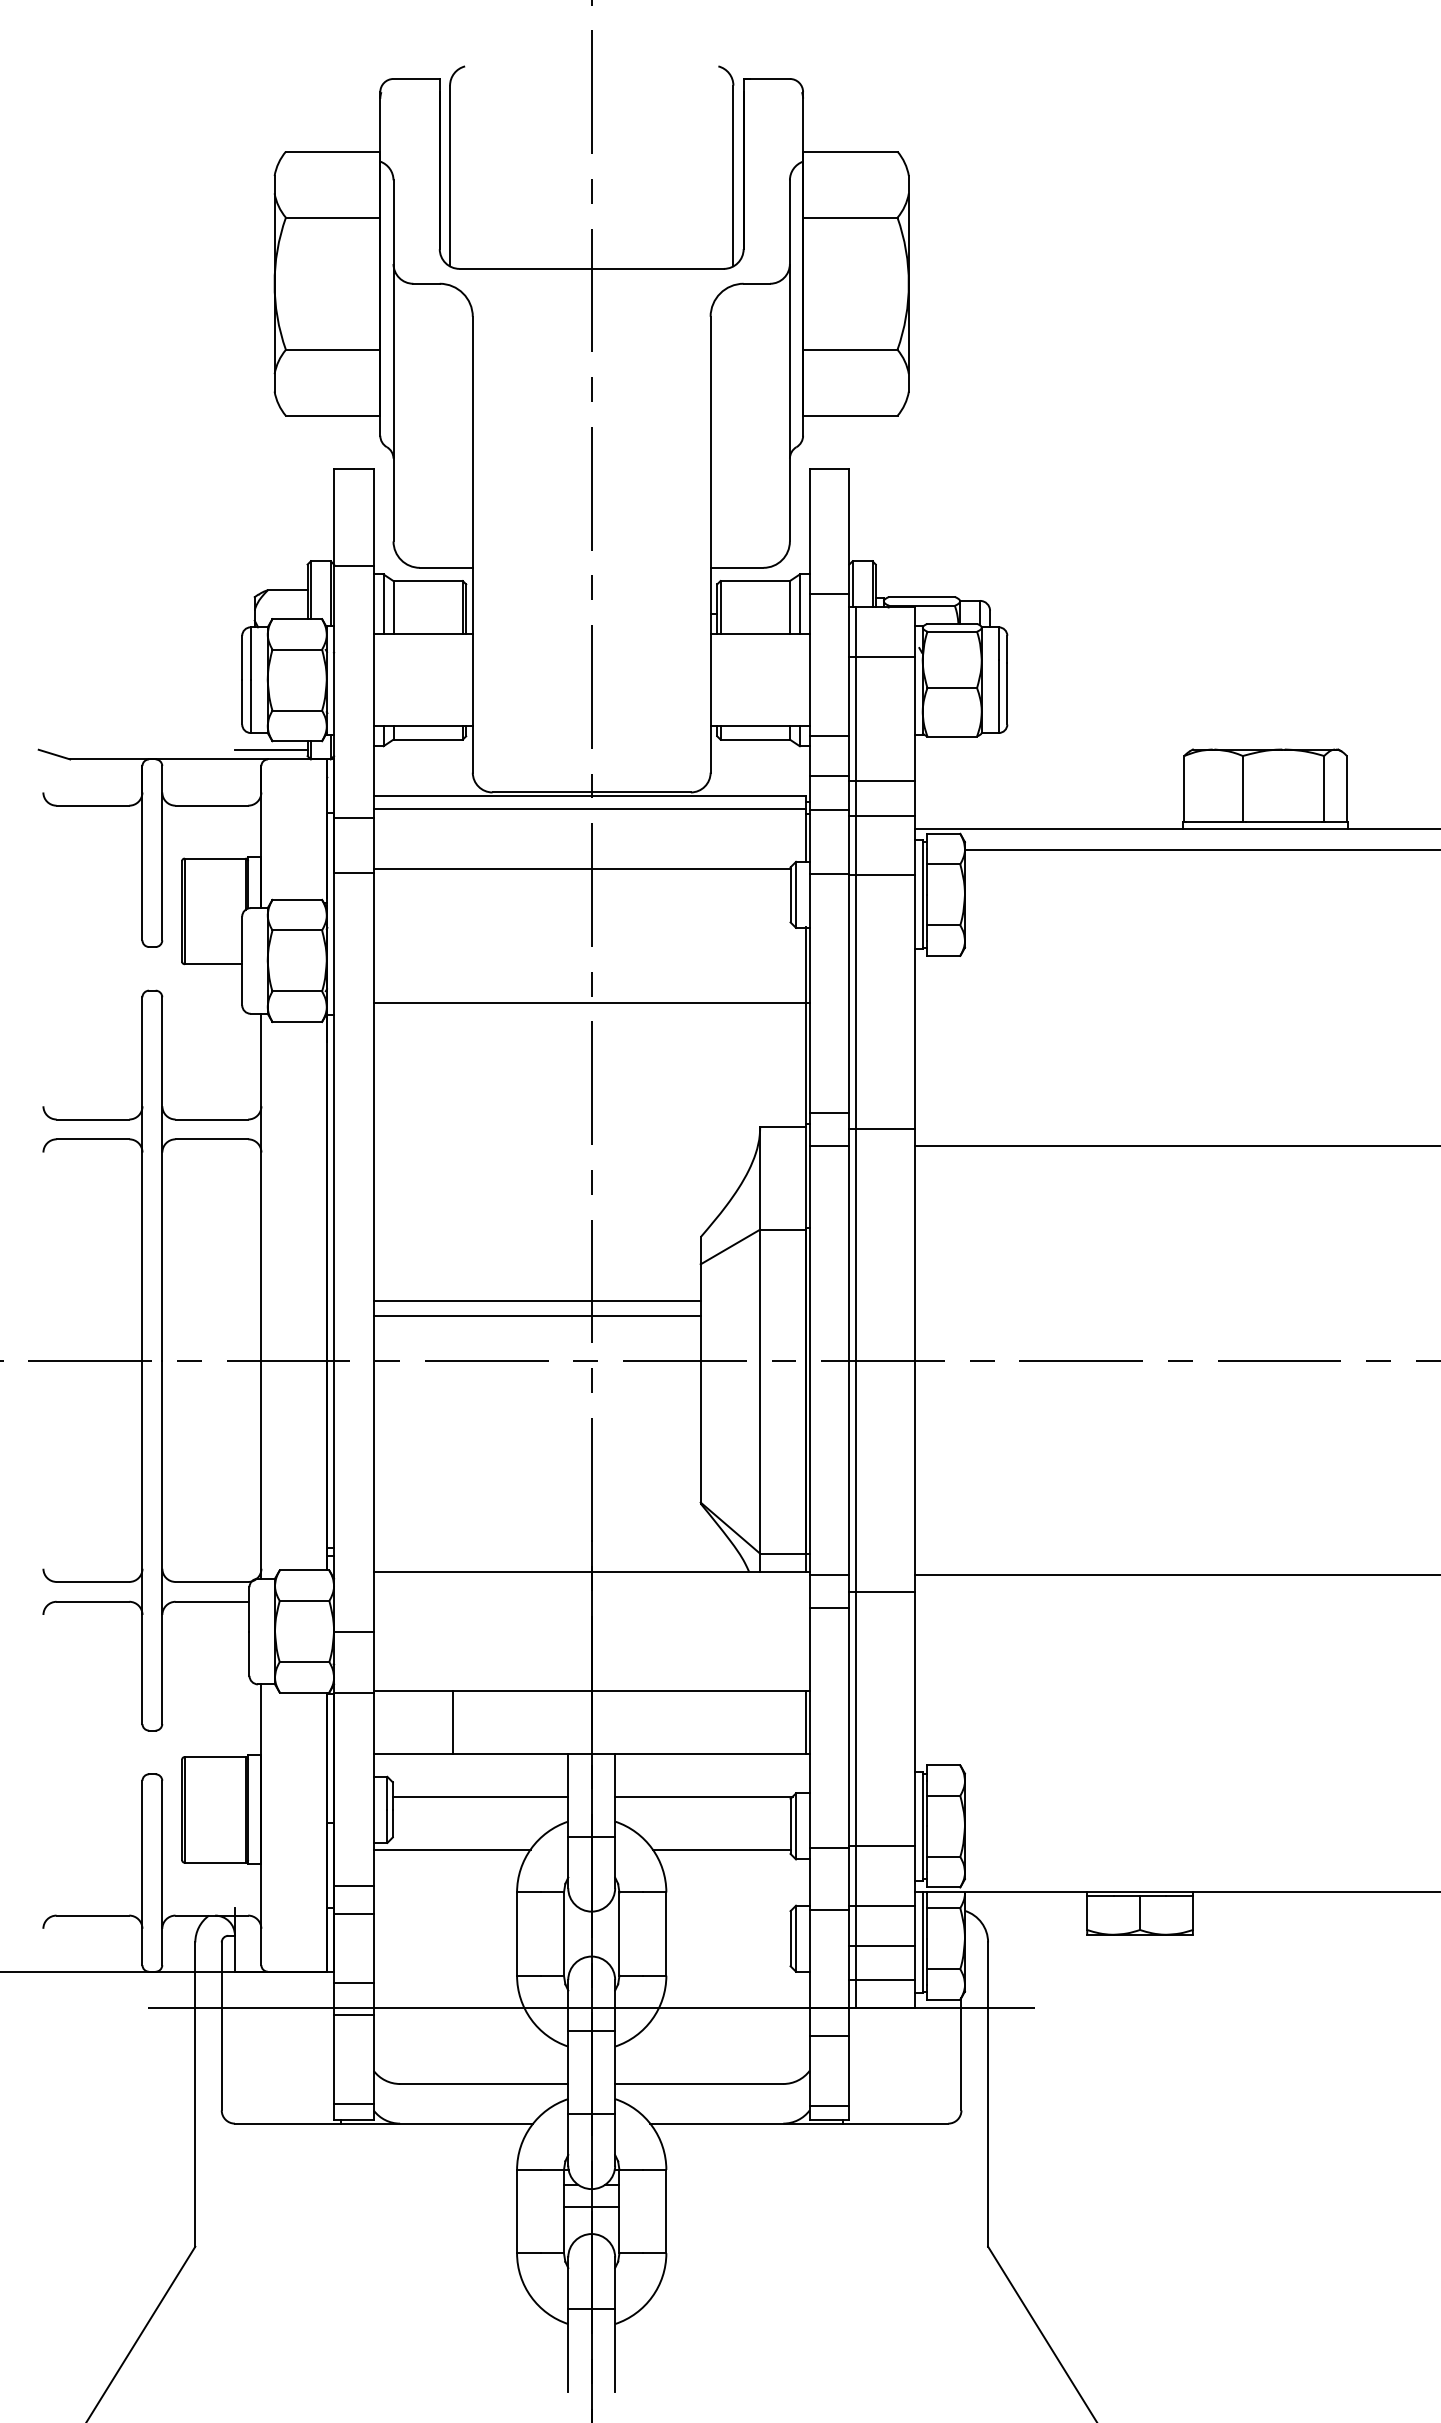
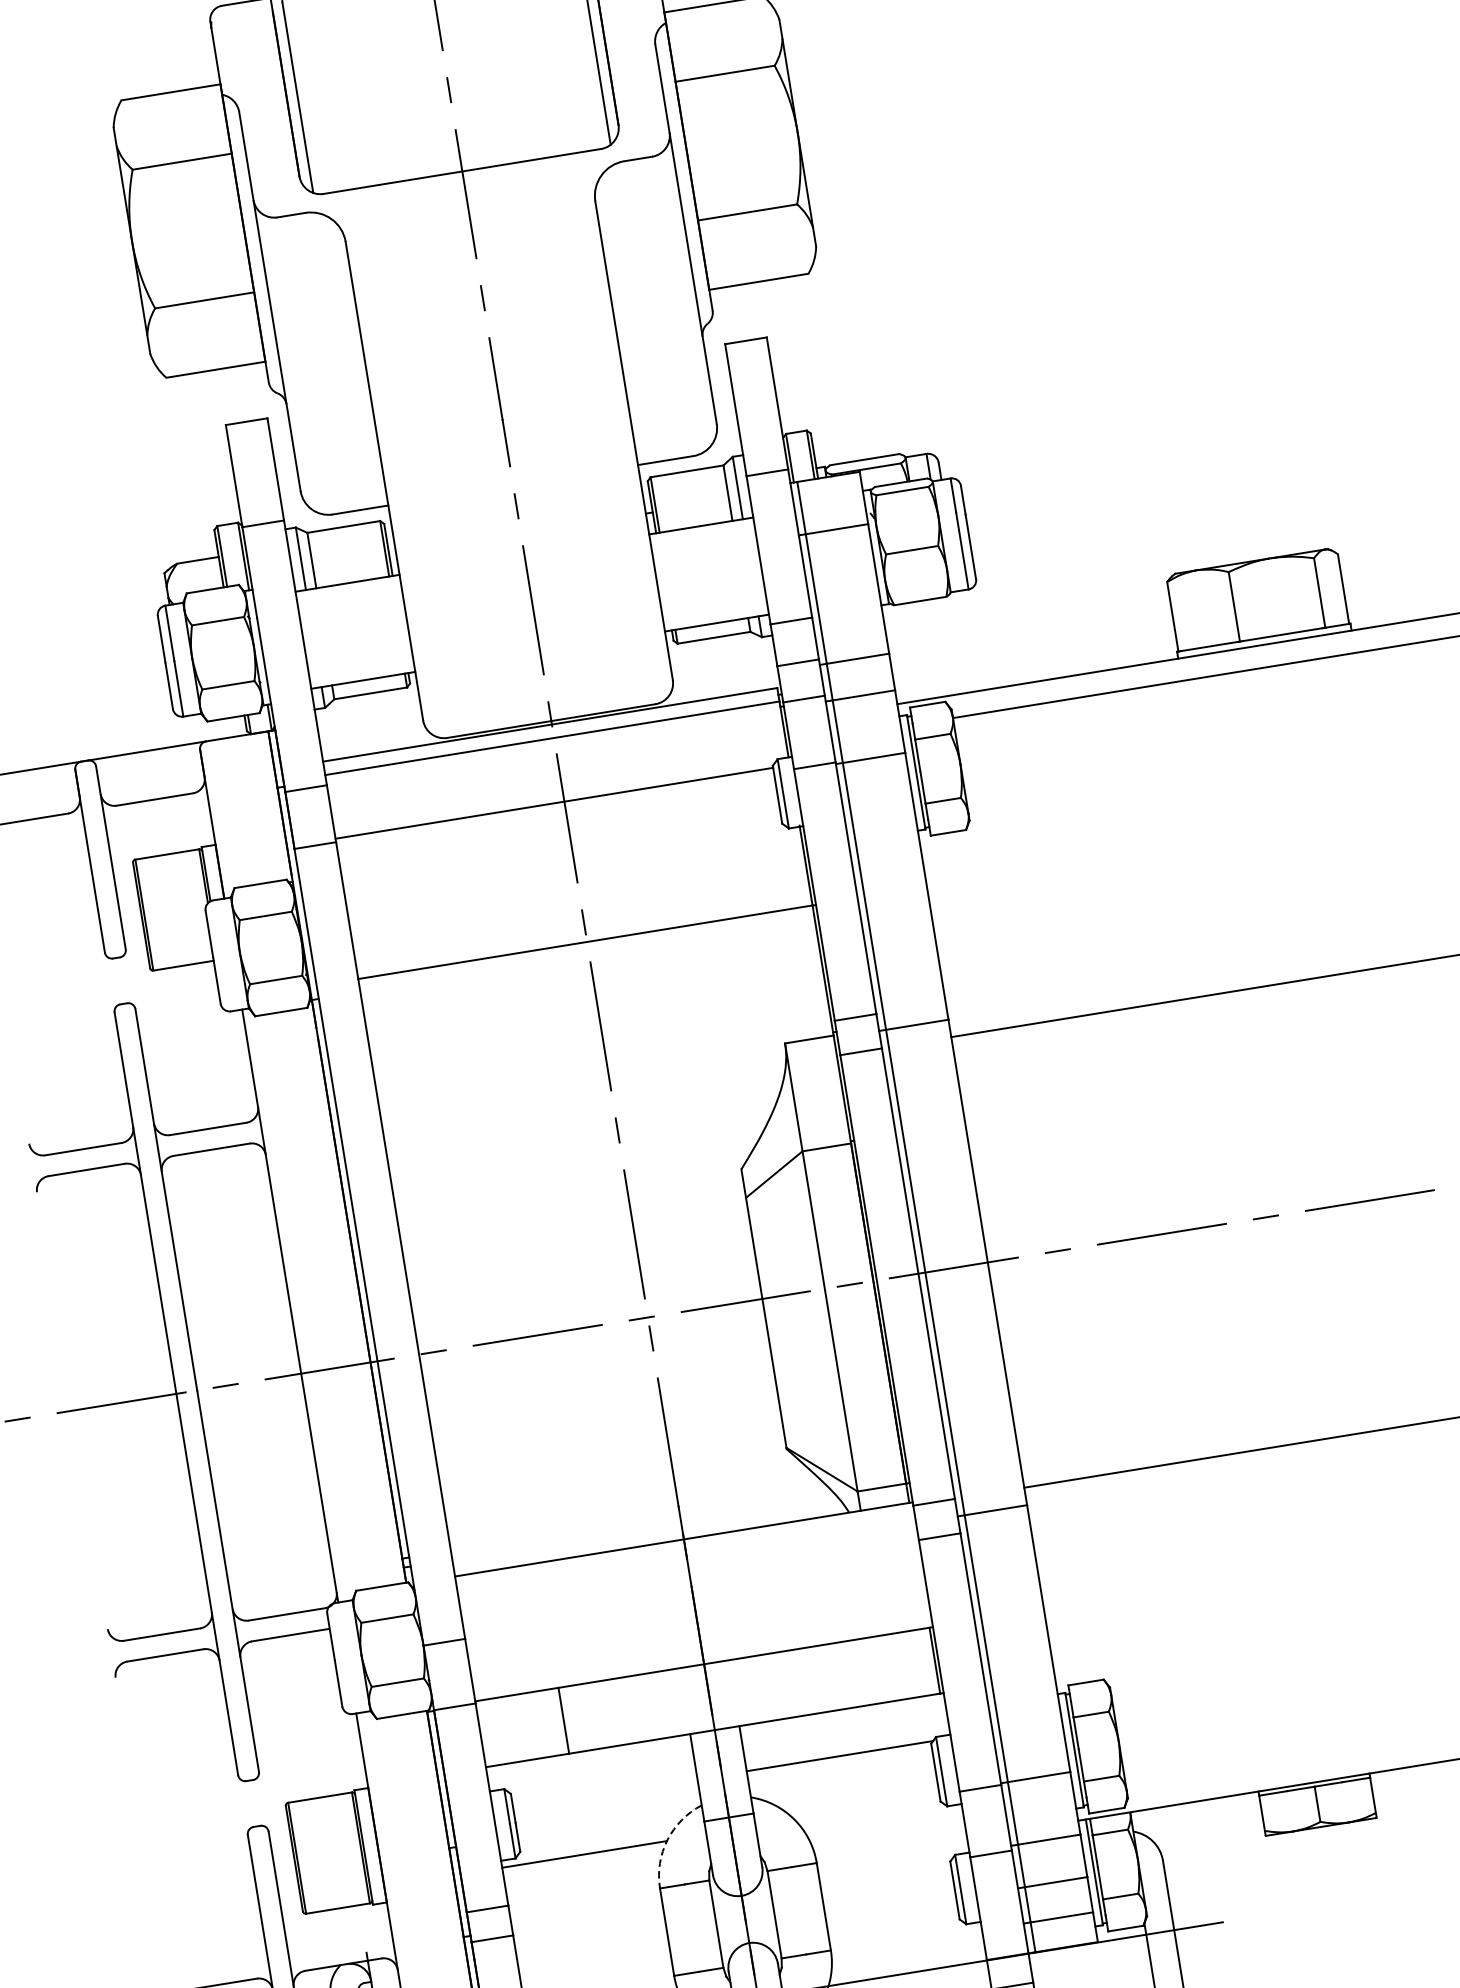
line: (270, 749) -> (206, 730), removed
line: (536, 1300) -> (579, 1263), removed
line: (536, 1315) -> (582, 1279), removed
line: (480, 1796) -> (605, 1793), removed
arc: (531, 1848) -> (667, 1839), solid -> dashed
line: (721, 1849) -> (867, 1808), removed

